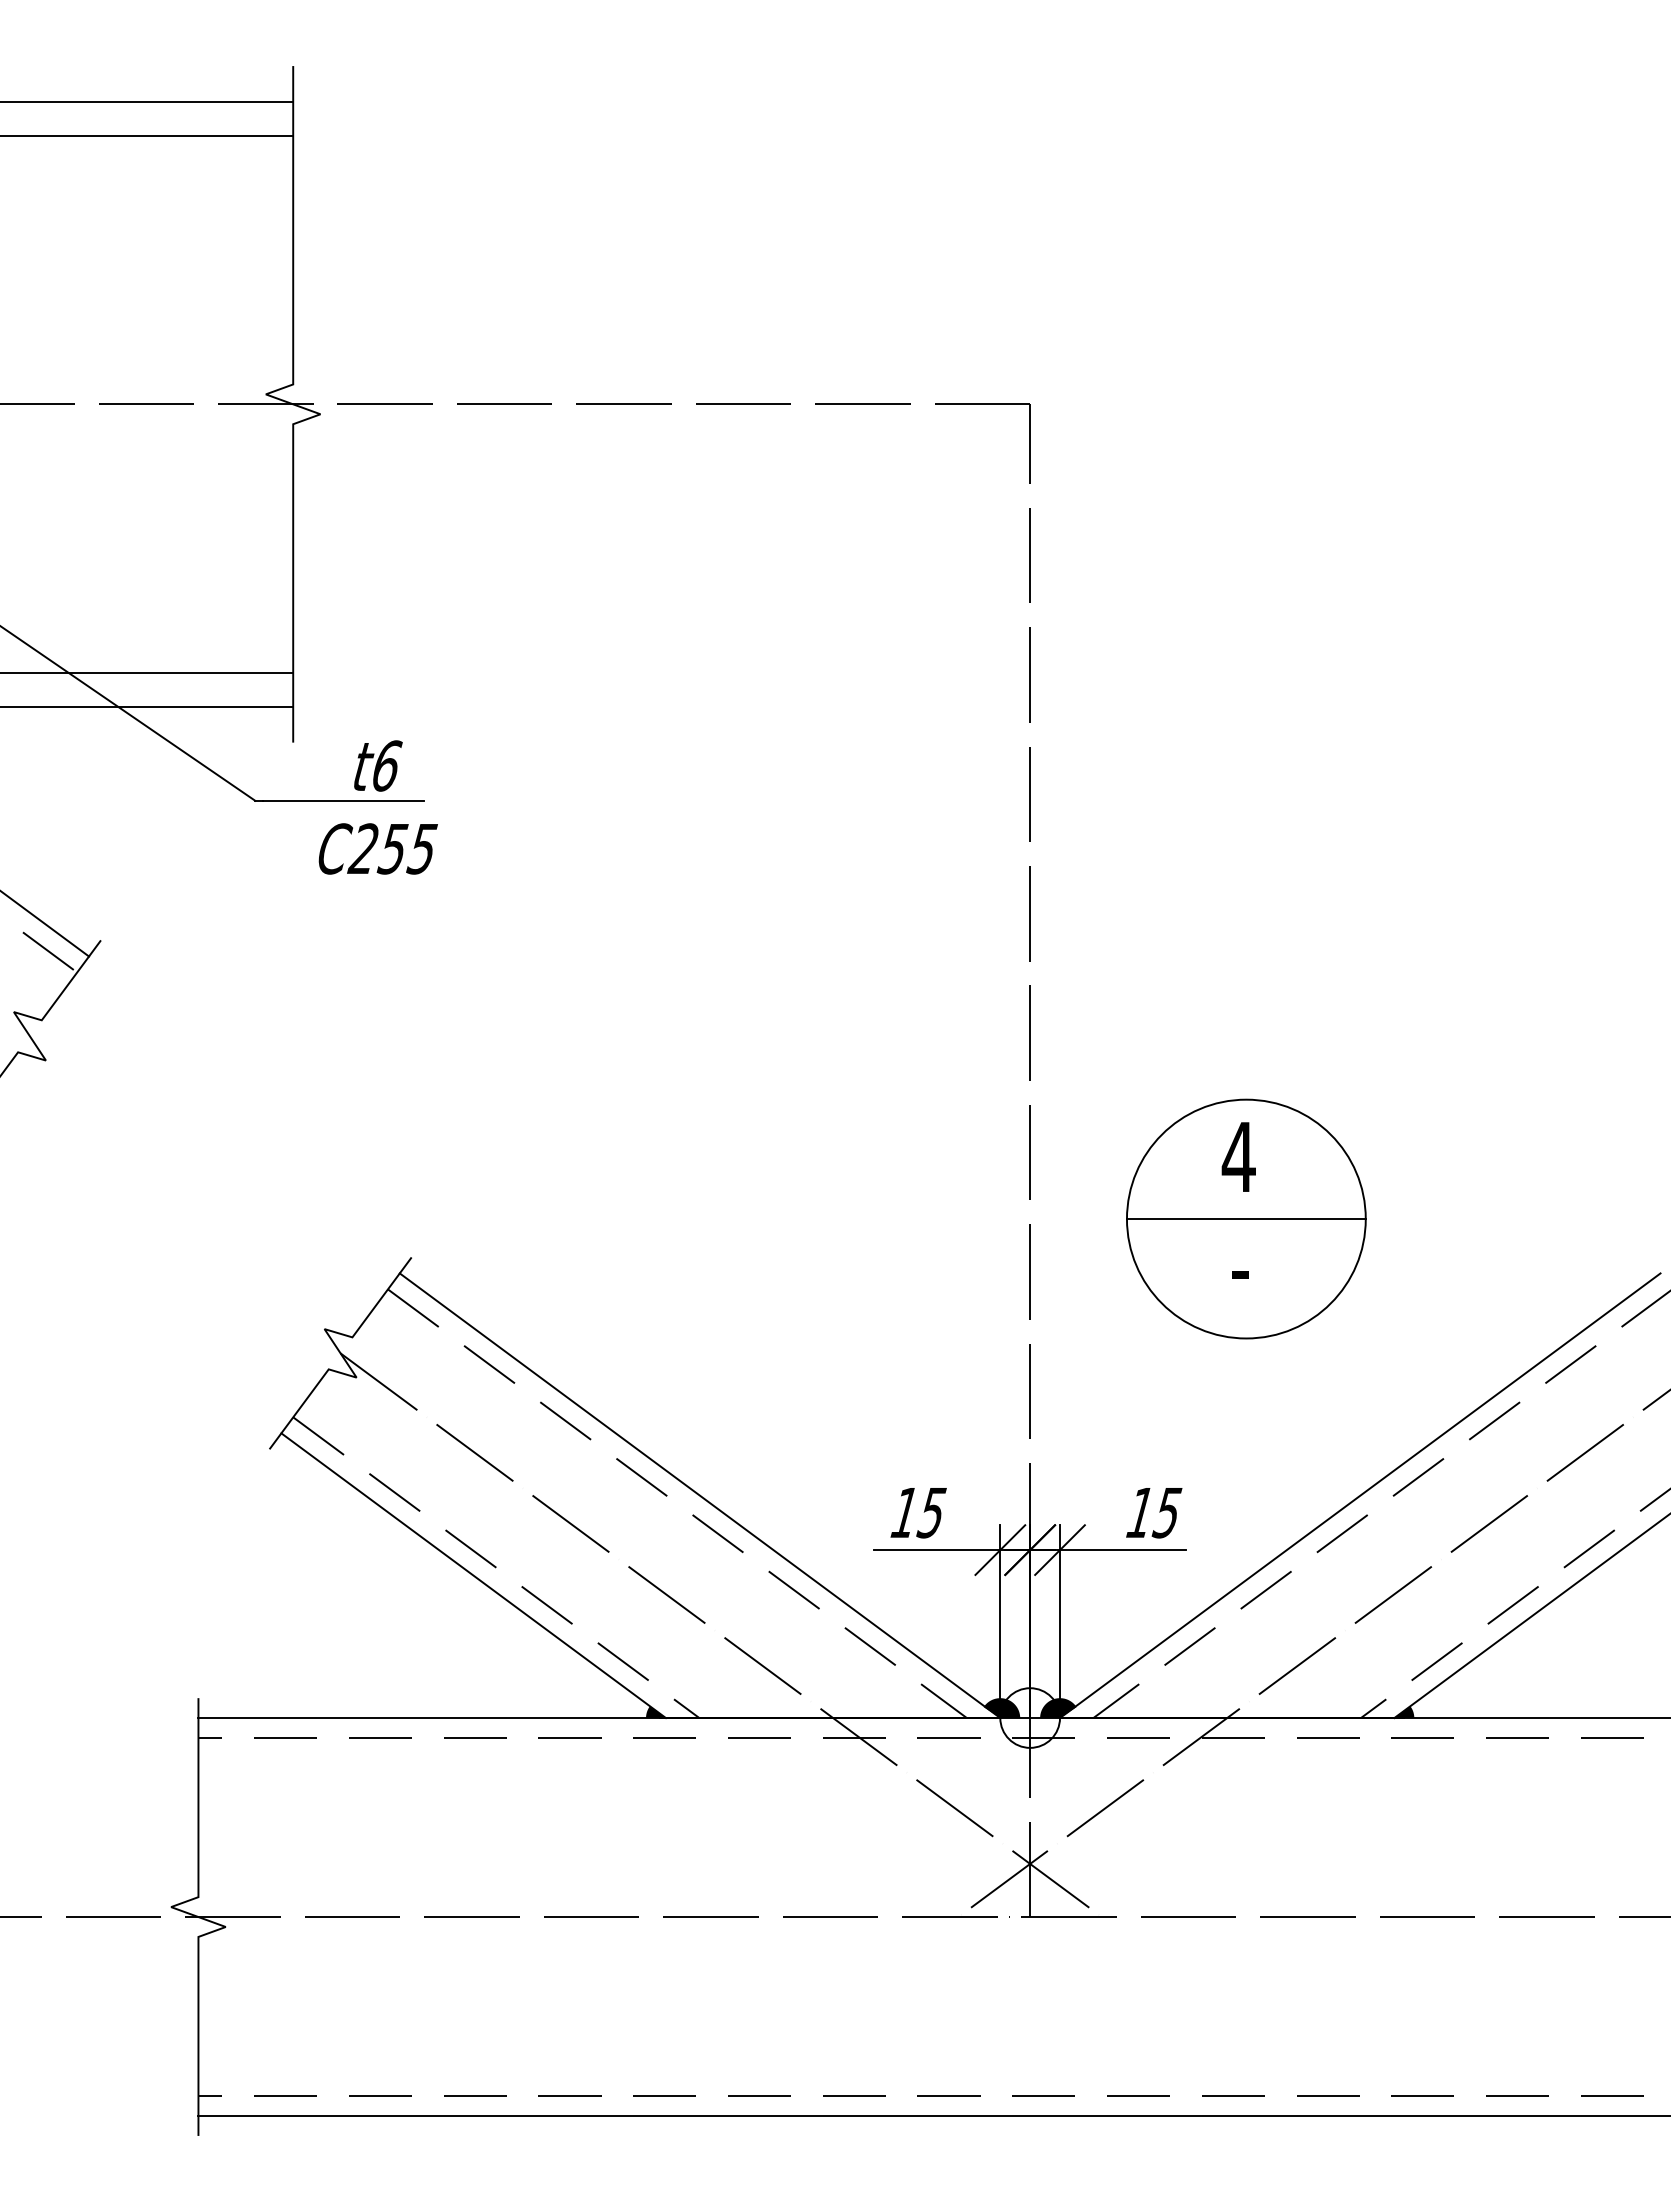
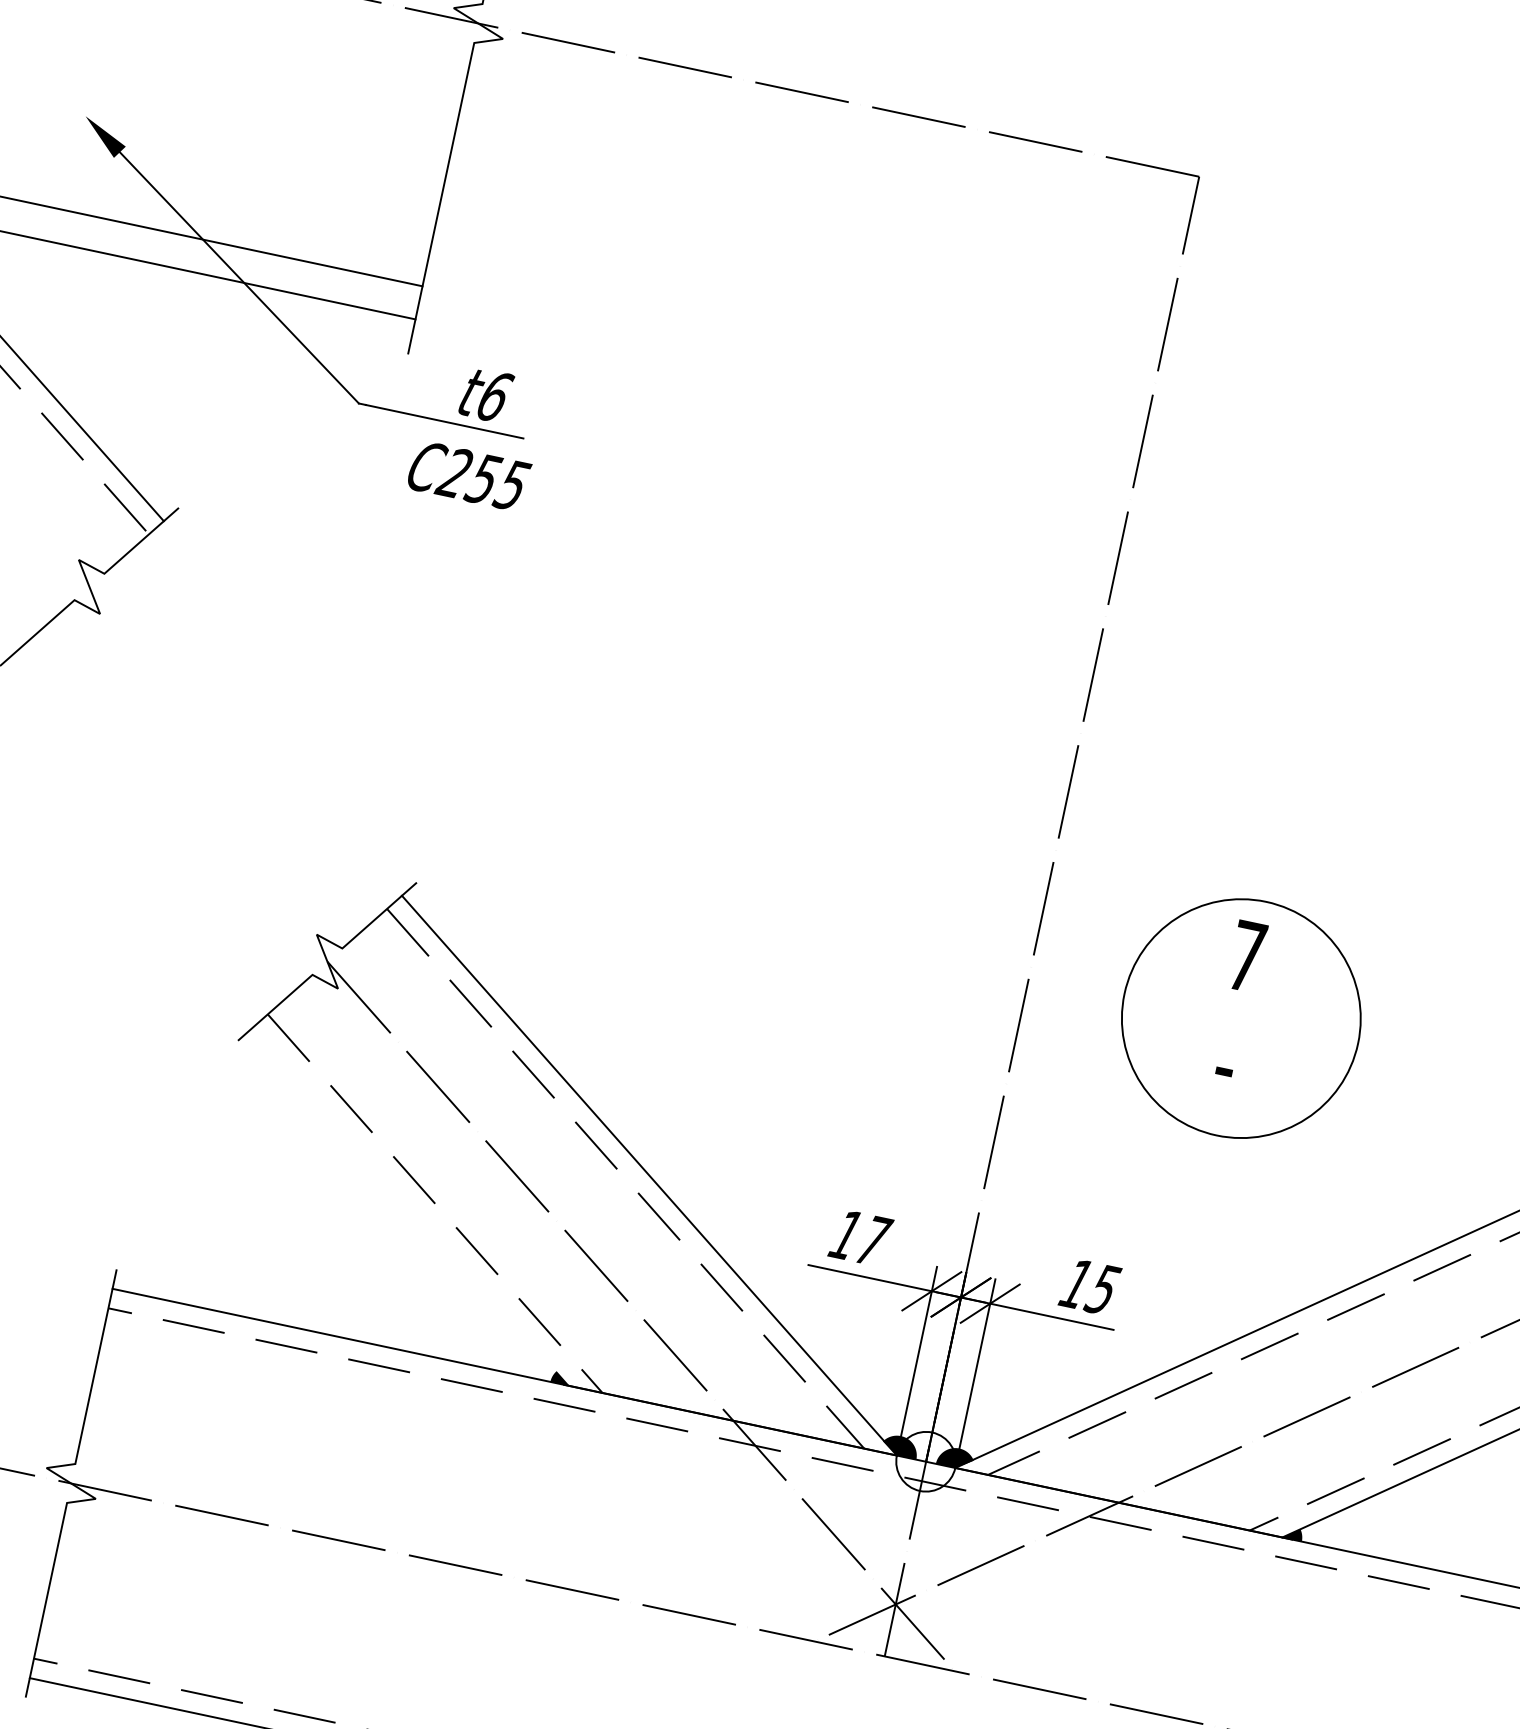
text: (1238, 1156) -> (1246, 955), 4 -> 7
line: (1245, 1219) -> (1240, 1018), removed
text: (932, 1513) -> (873, 1241), 15 -> 17
line: (473, 1575) -> (411, 1206), removed

